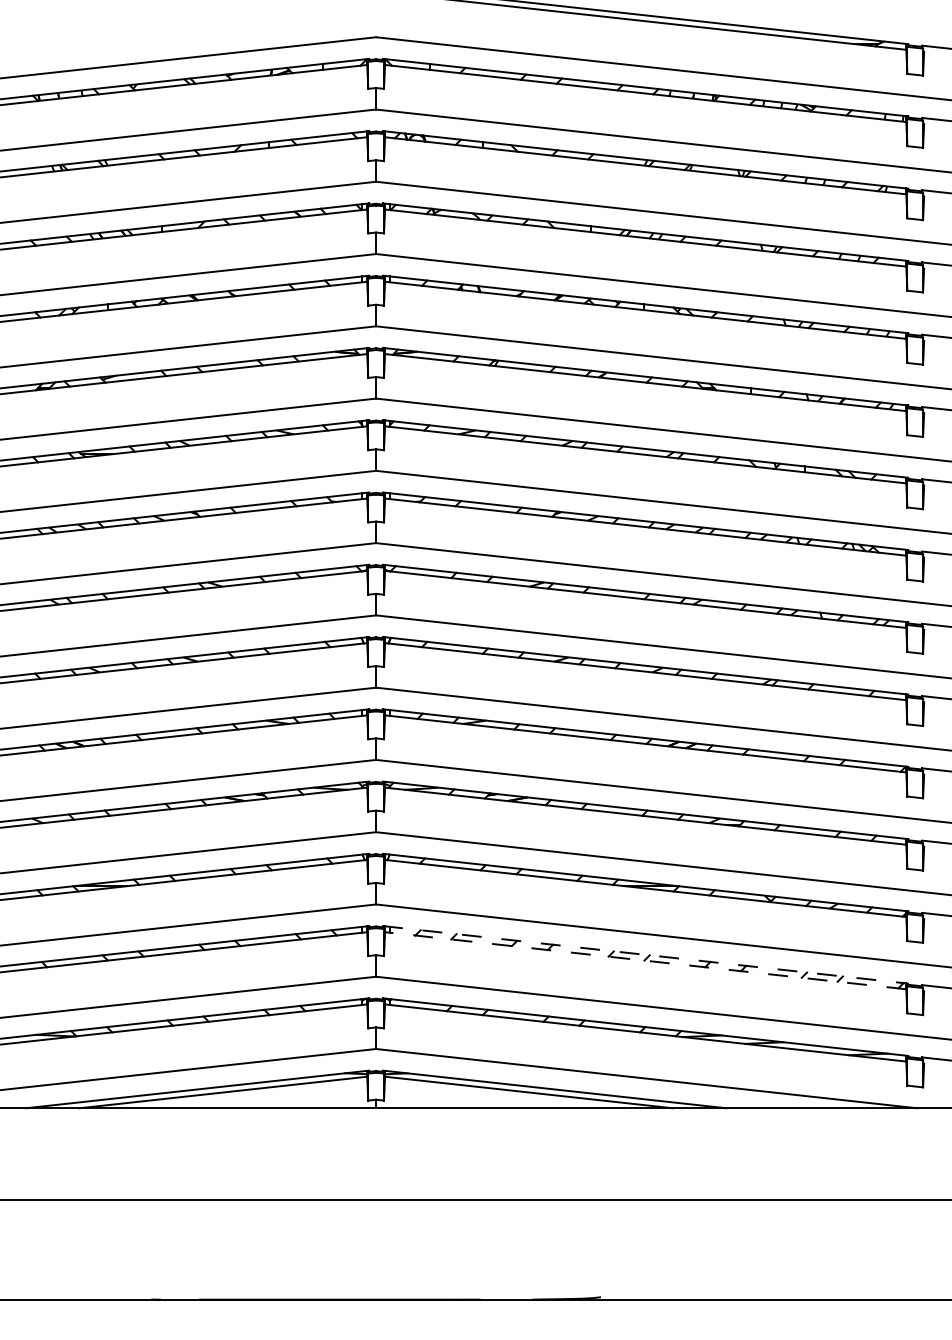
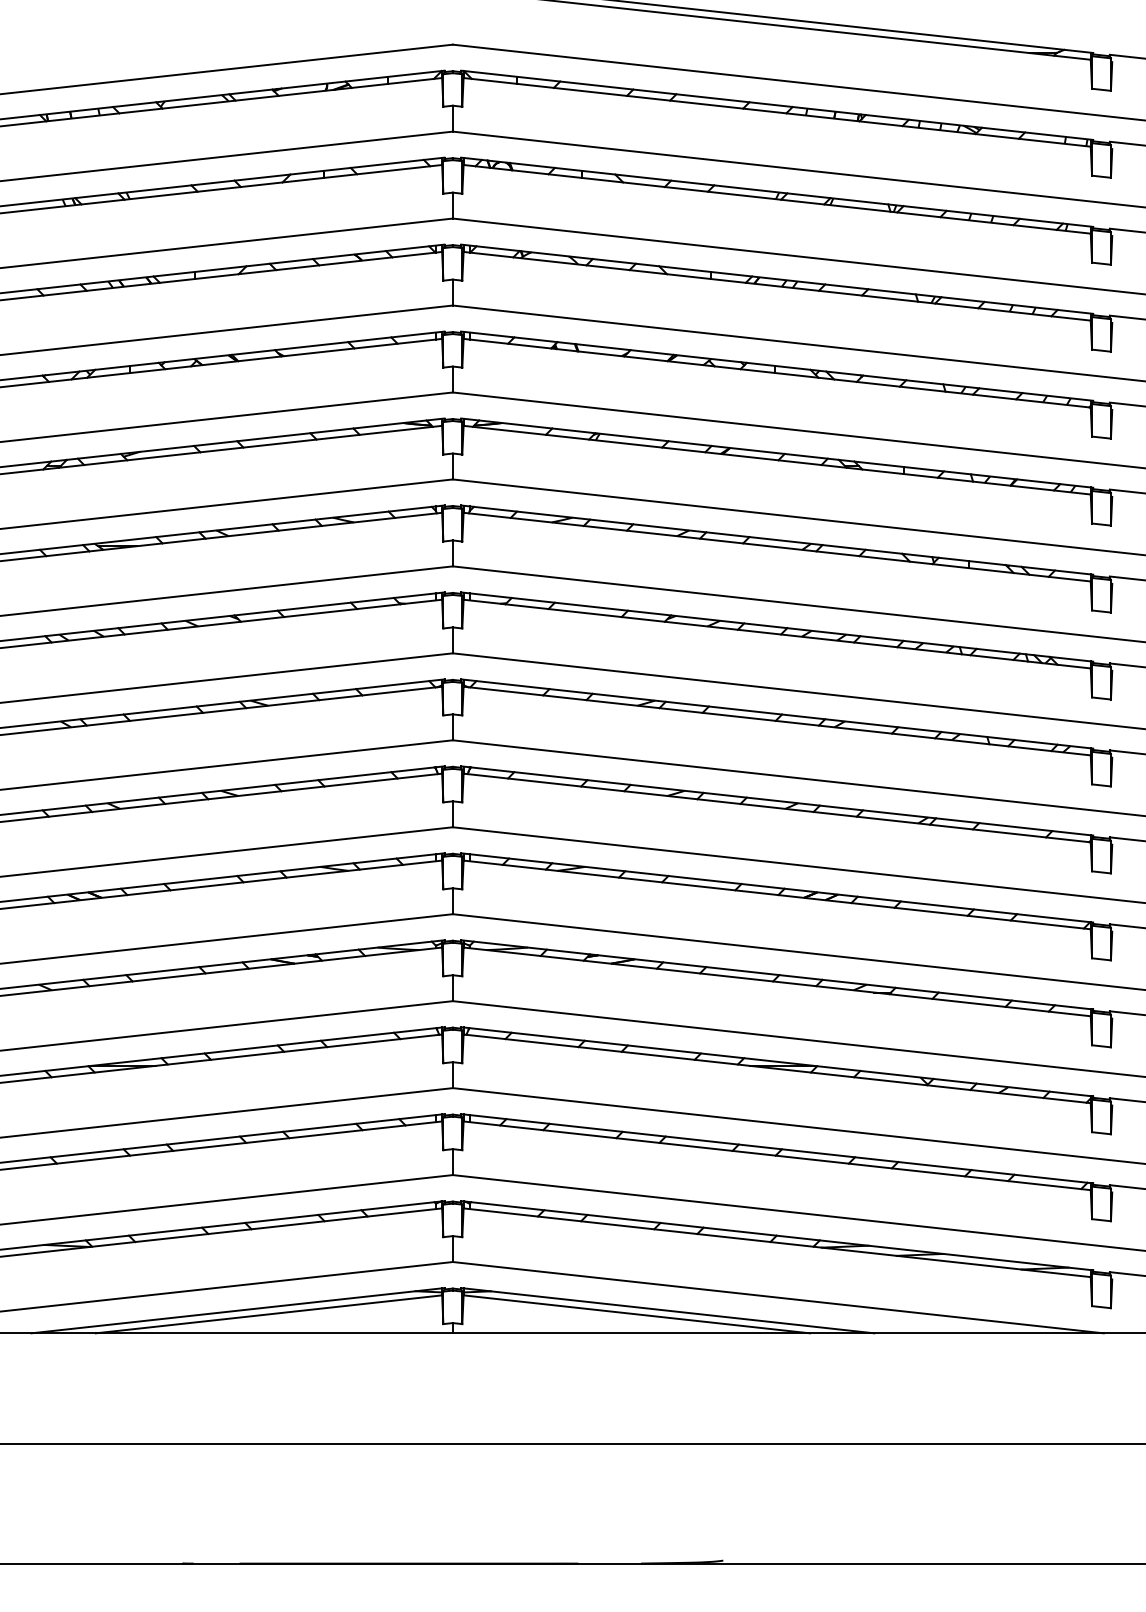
line: (645, 954) -> (777, 1148), dashed -> solid
line: (645, 960) -> (776, 1155), dashed -> solid

